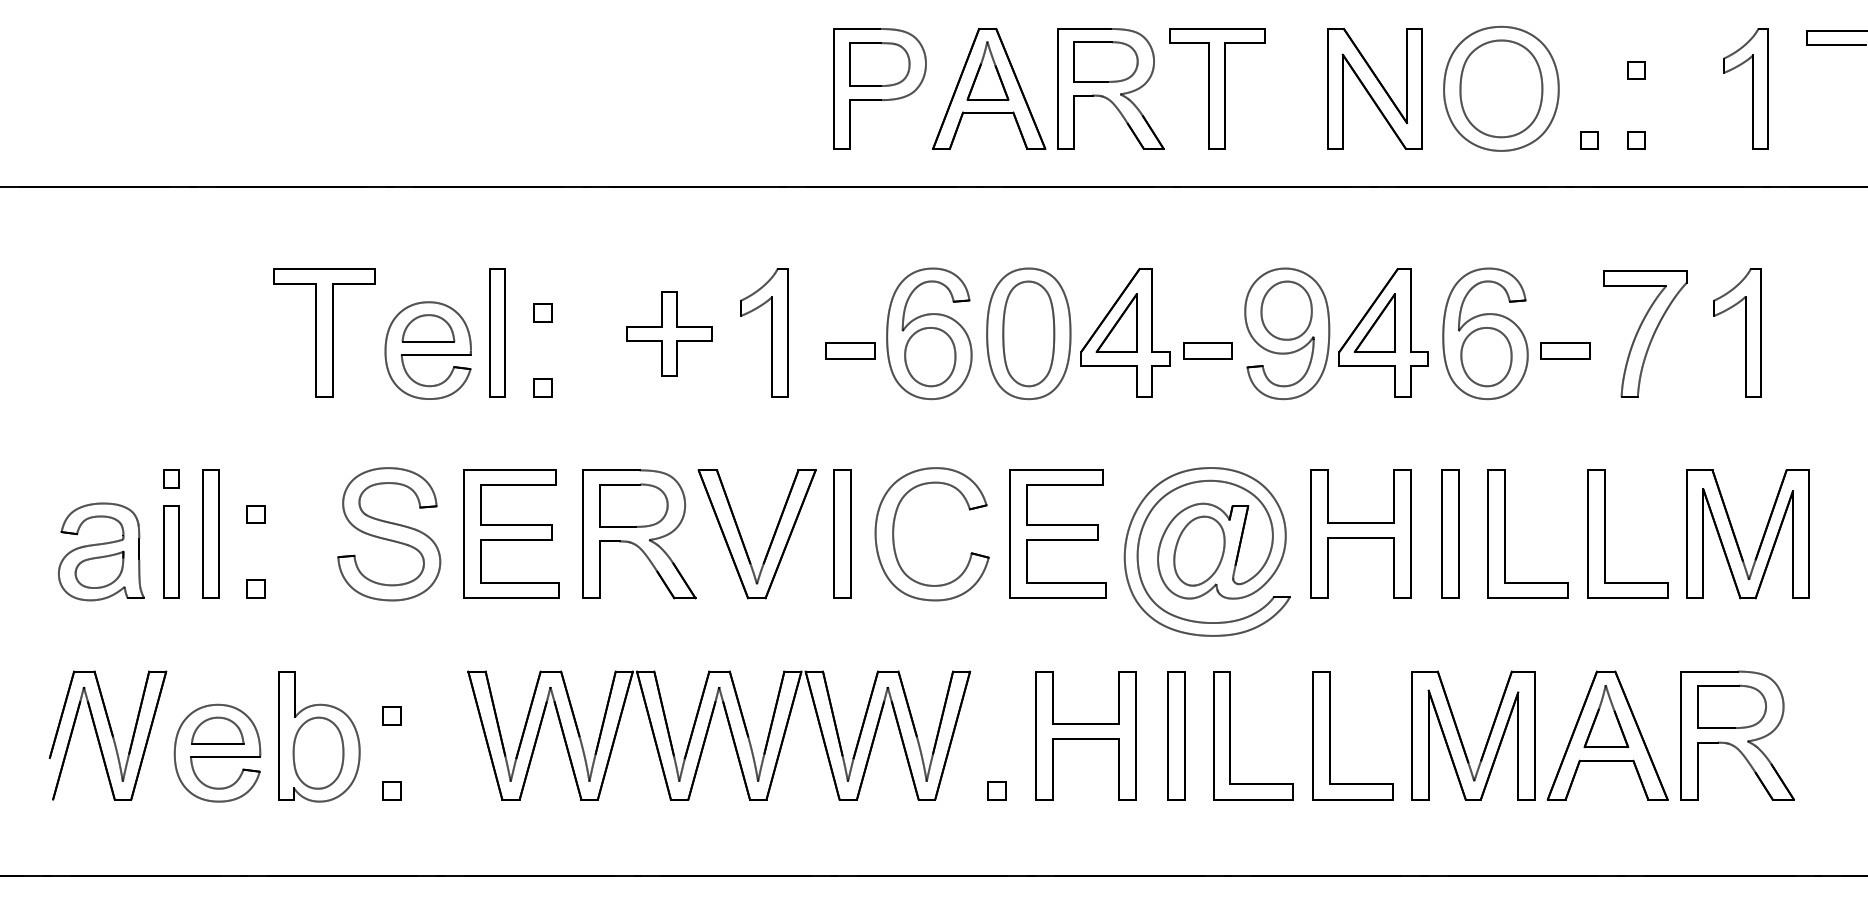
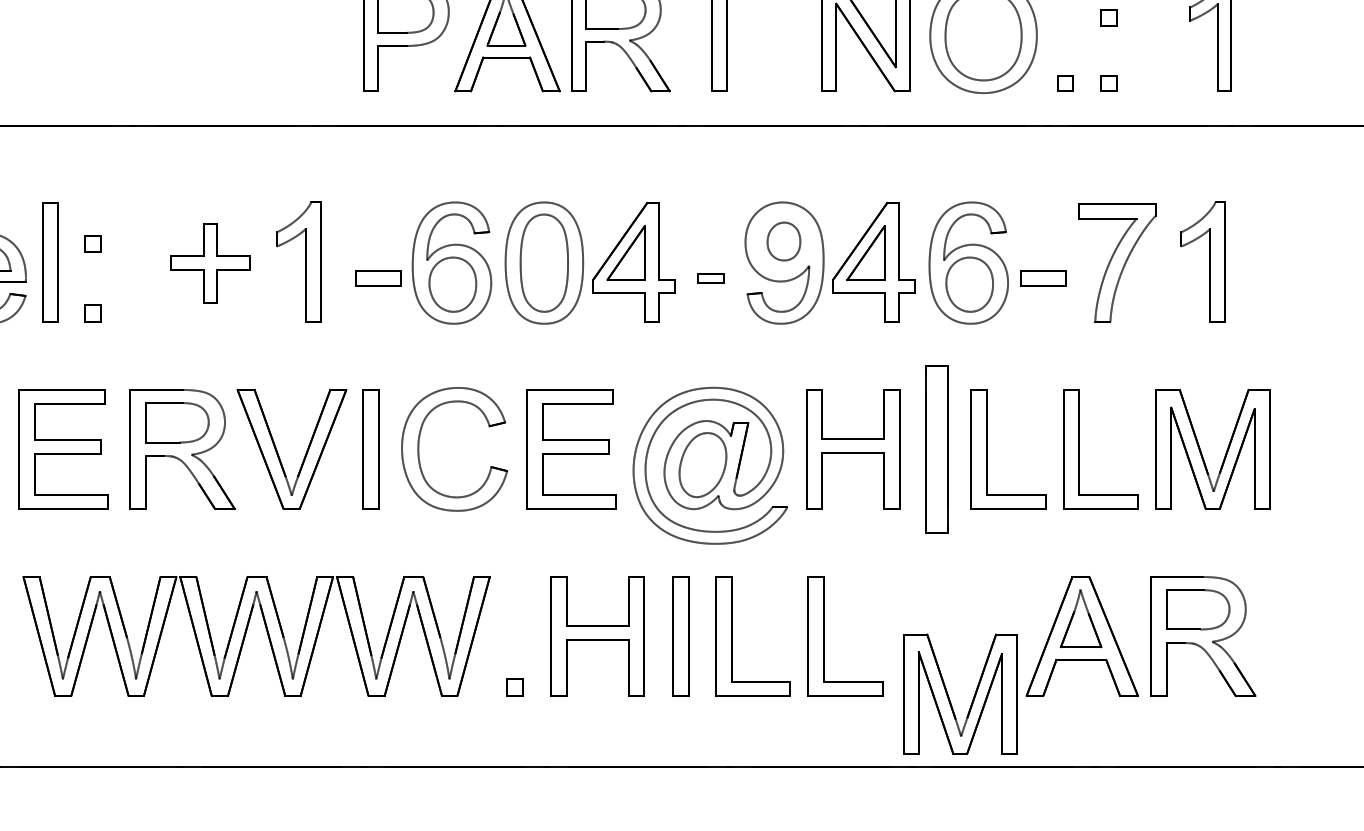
part: (1286, 310) -> (783, 241), size x0.7
part: (1207, 350) -> (710, 278), size x0.6
part: (1450, 533) -> (936, 448), size x1.4
part: (1461, 738) -> (949, 696), moved

